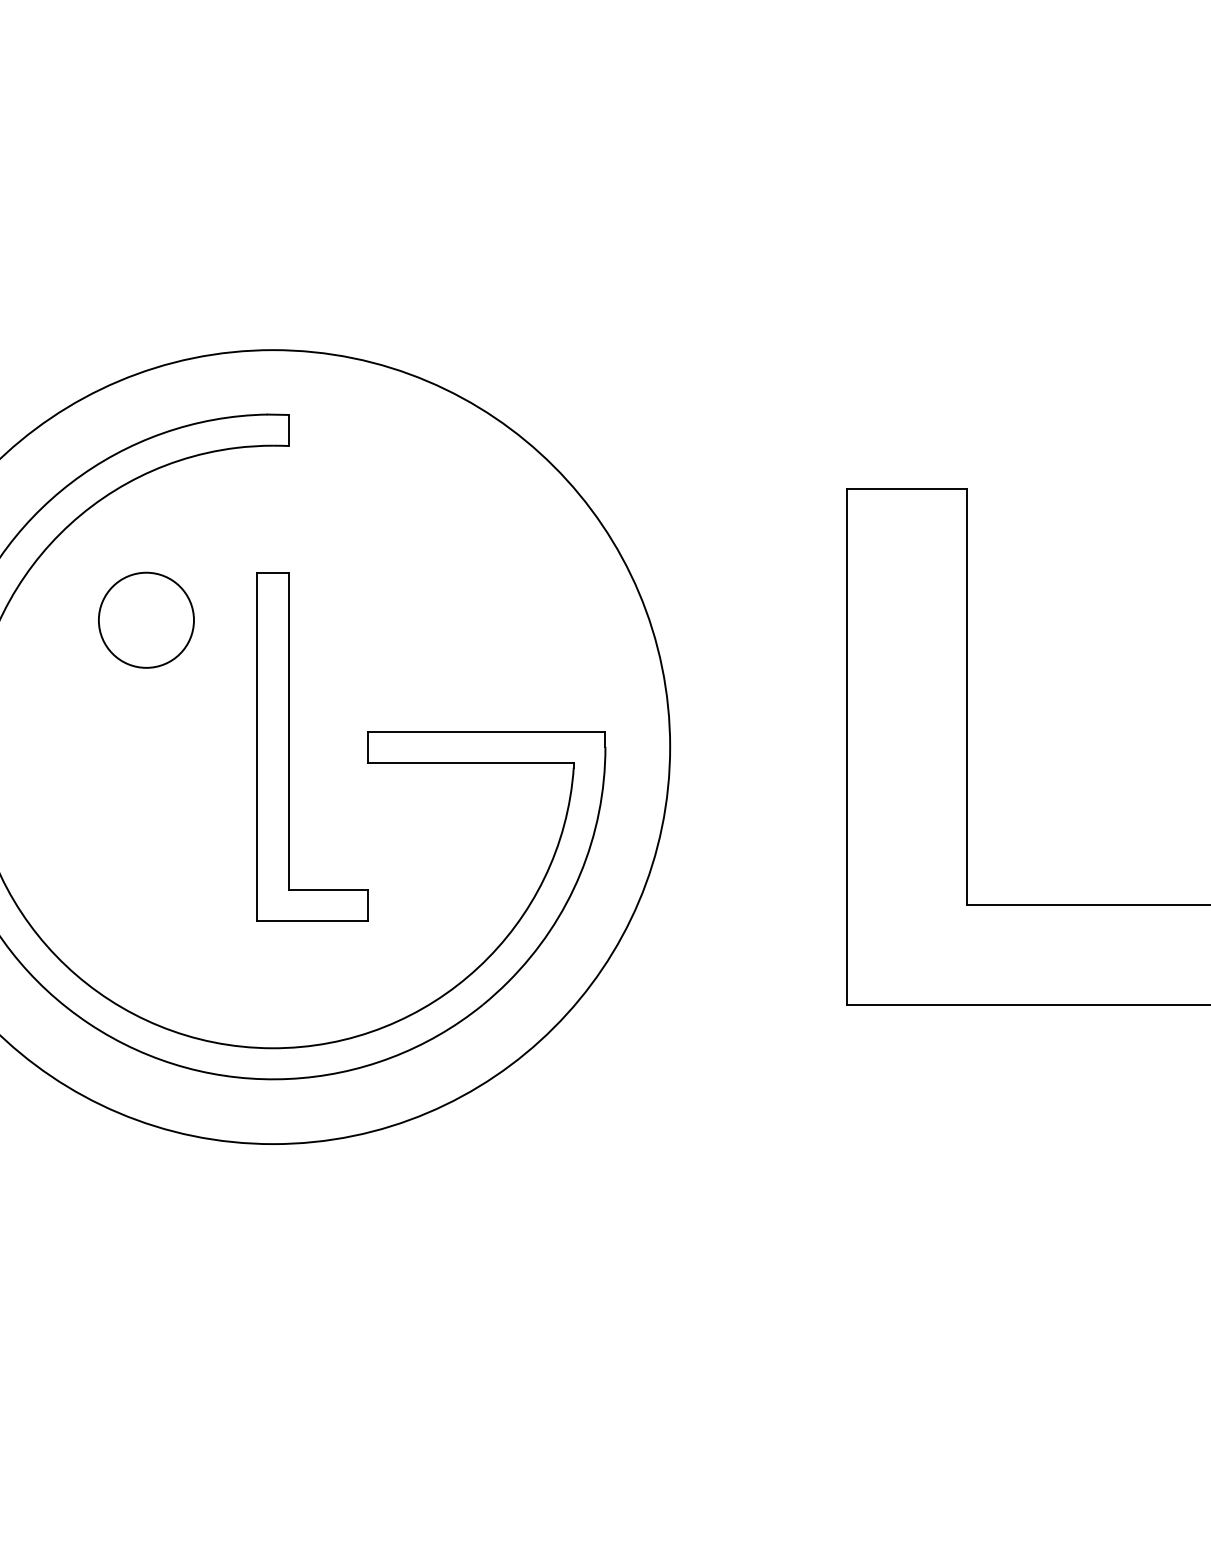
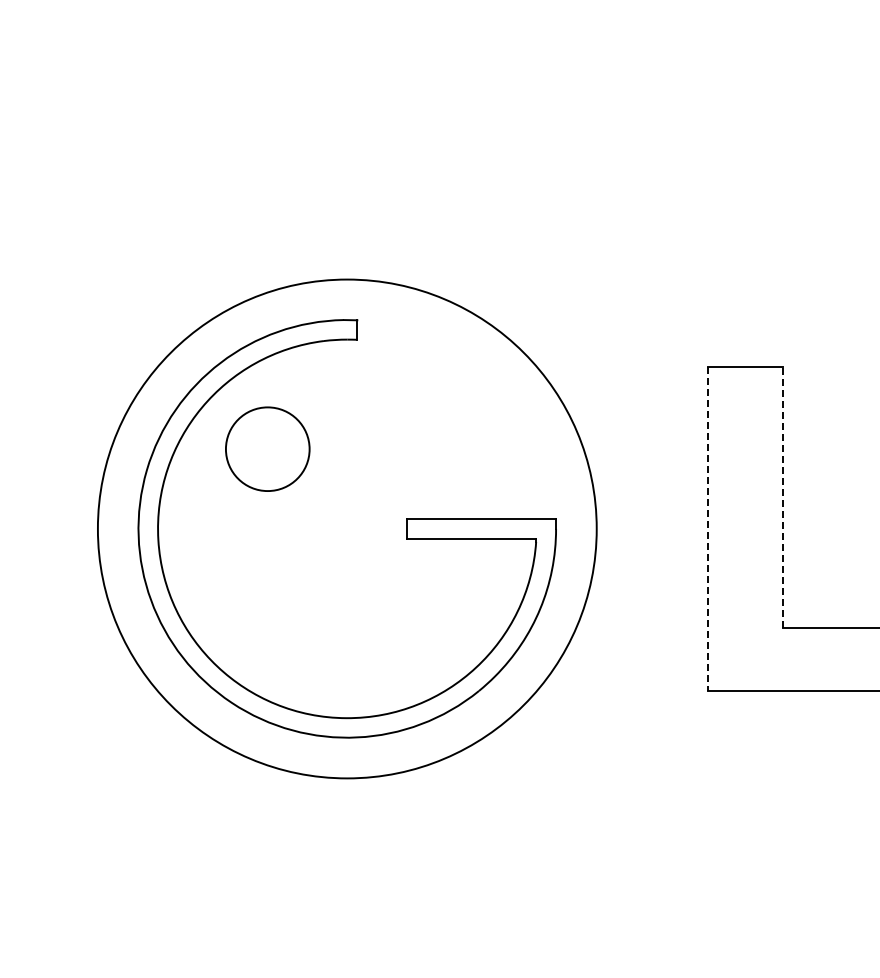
circle: (146, 620) -> (267, 449), size x1.4
line: (965, 697) -> (782, 497), solid -> dashed
part: (289, 746) -> (357, 528), removed
line: (848, 747) -> (708, 529), solid -> dashed

